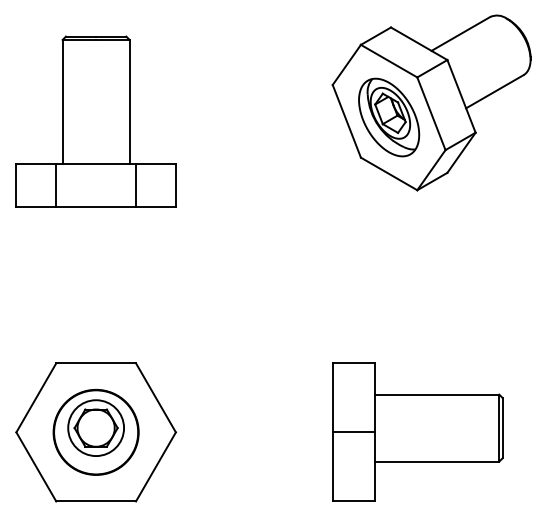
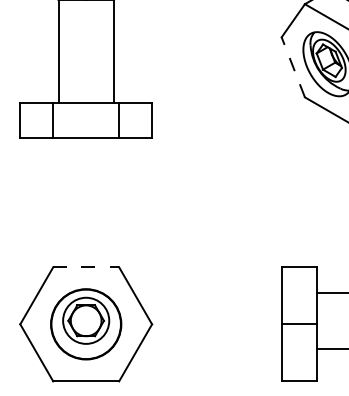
line: (346, 121) -> (293, 67), solid -> dashed
line: (96, 363) -> (86, 267), solid -> dashed

